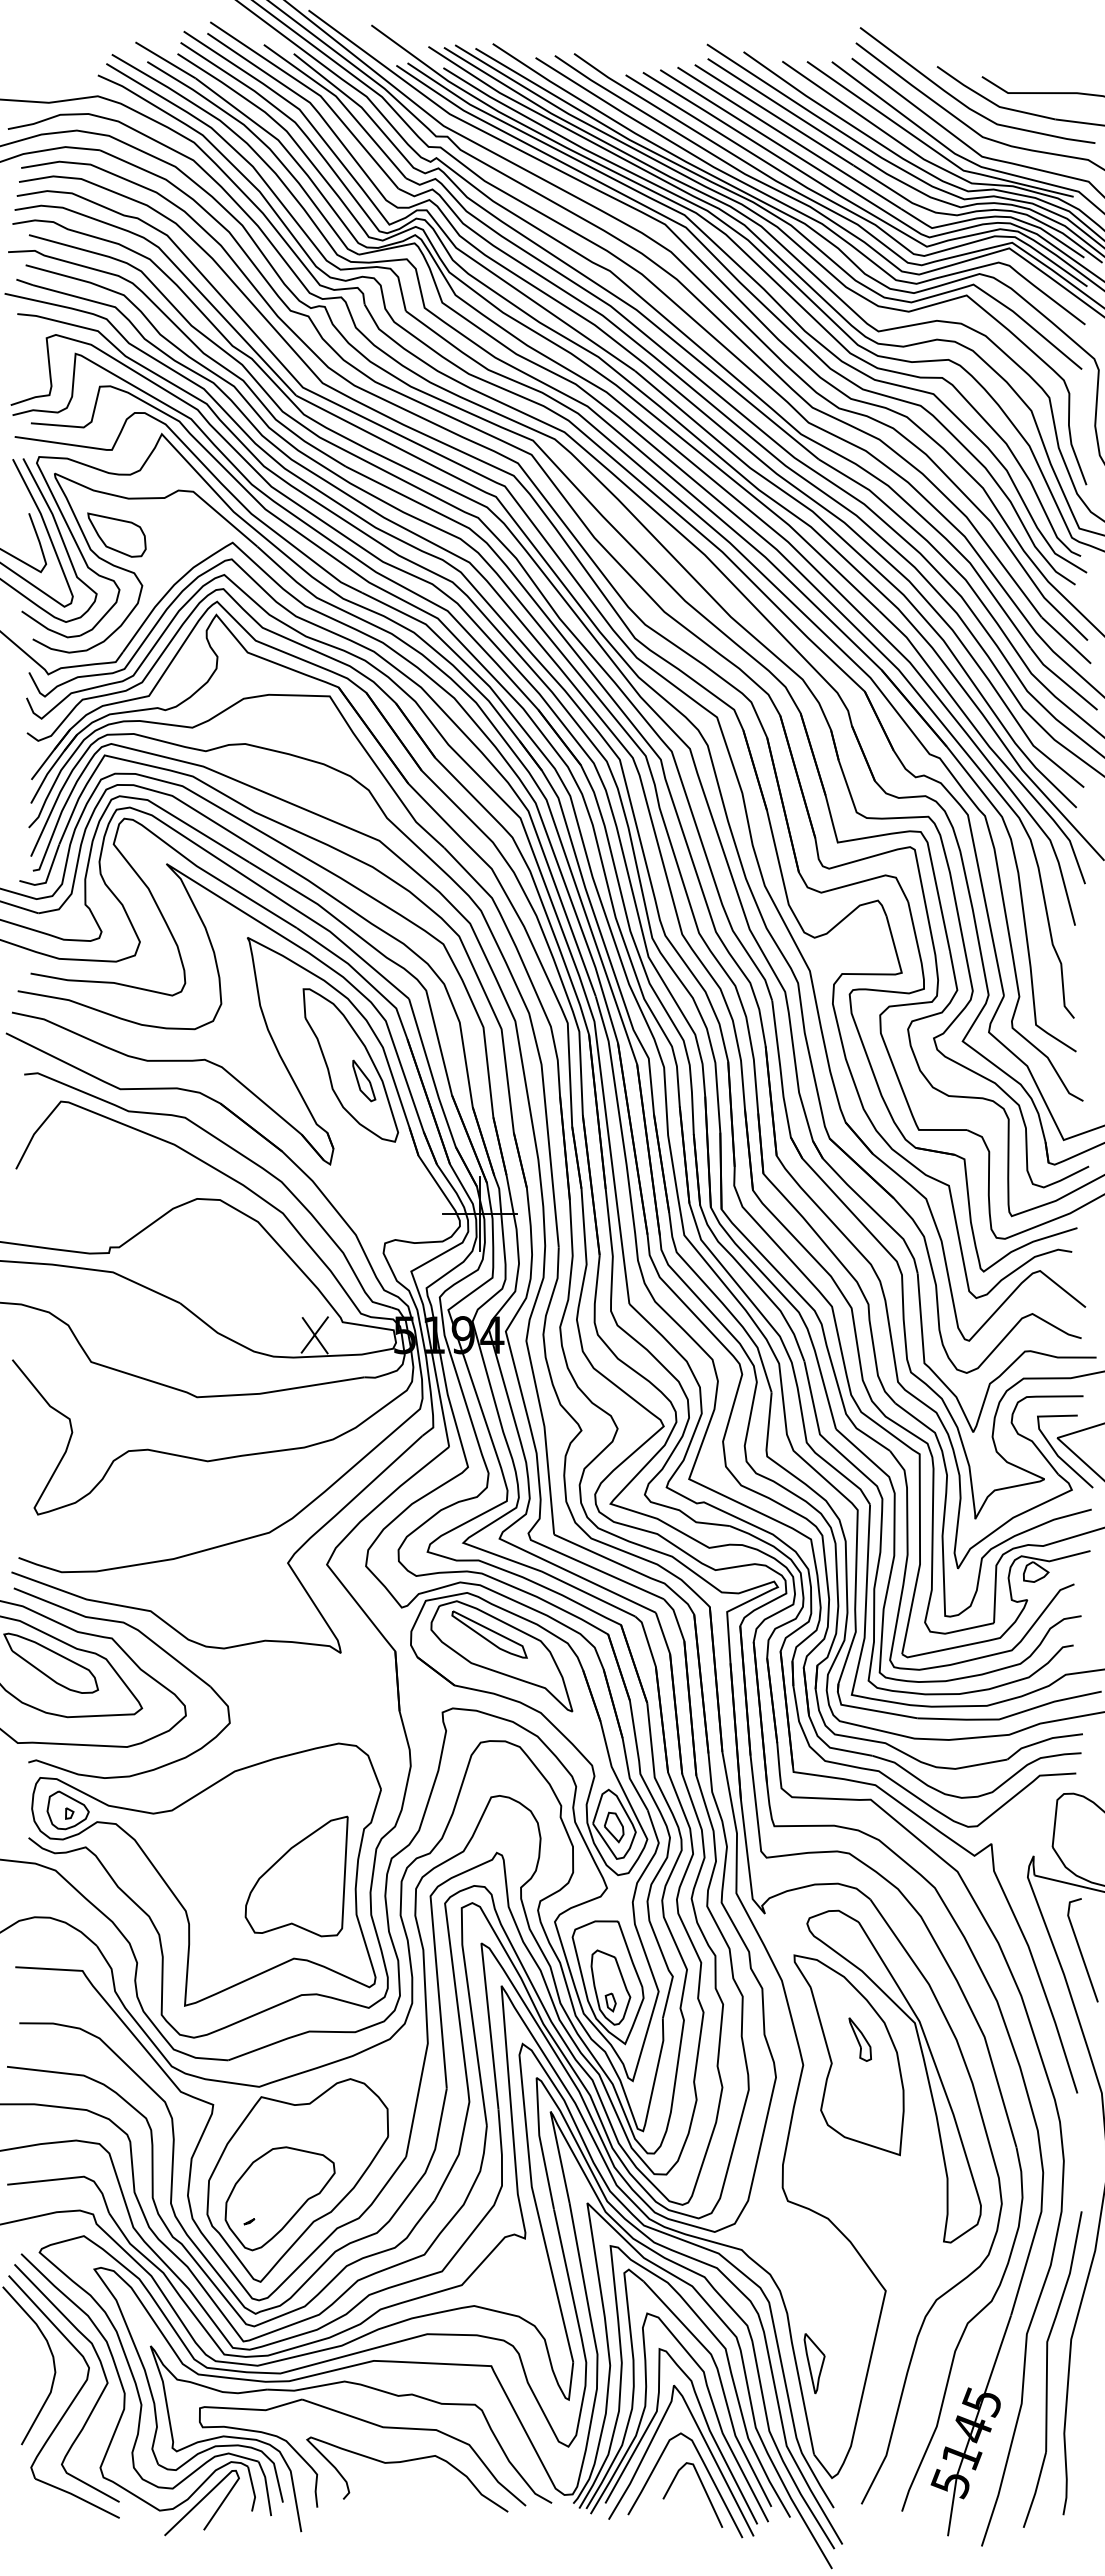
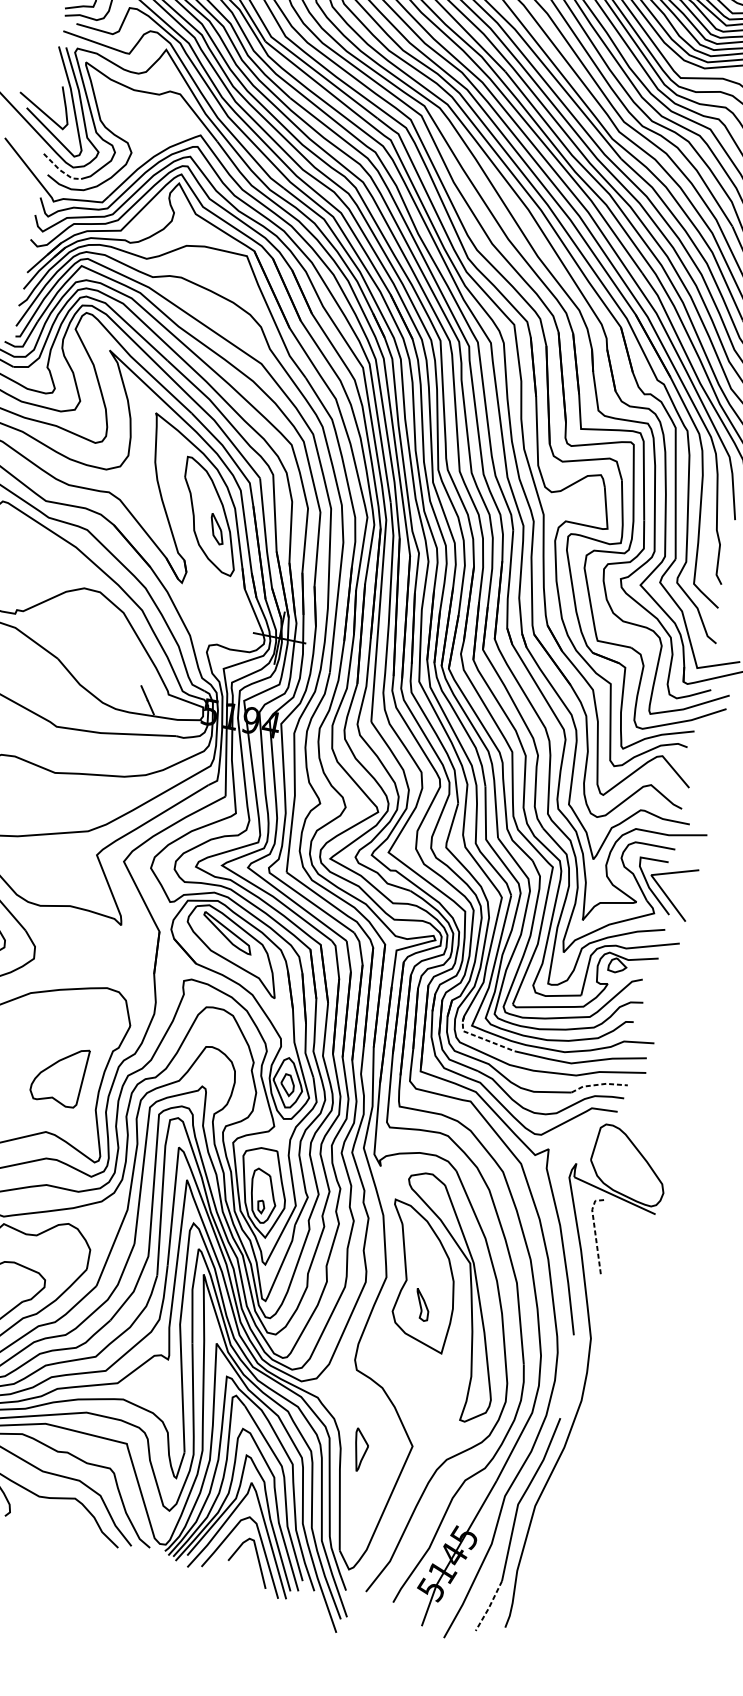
part: (116, 534) -> (120, 113), removed
line: (49, 629) -> (60, 170), solid -> dashed
line: (314, 1334) -> (147, 699), removed
line: (867, 1709) -> (480, 1038), solid -> dashed
line: (1043, 1741) -> (599, 1084), solid -> dashed
part: (296, 1876) -> (59, 1075), size x0.7
line: (1078, 1945) -> (595, 1232), solid -> dashed
part: (859, 2039) -> (421, 1304), moved
part: (814, 2363) -> (360, 1450), moved
line: (1035, 2491) -> (489, 1607), solid -> dashed

